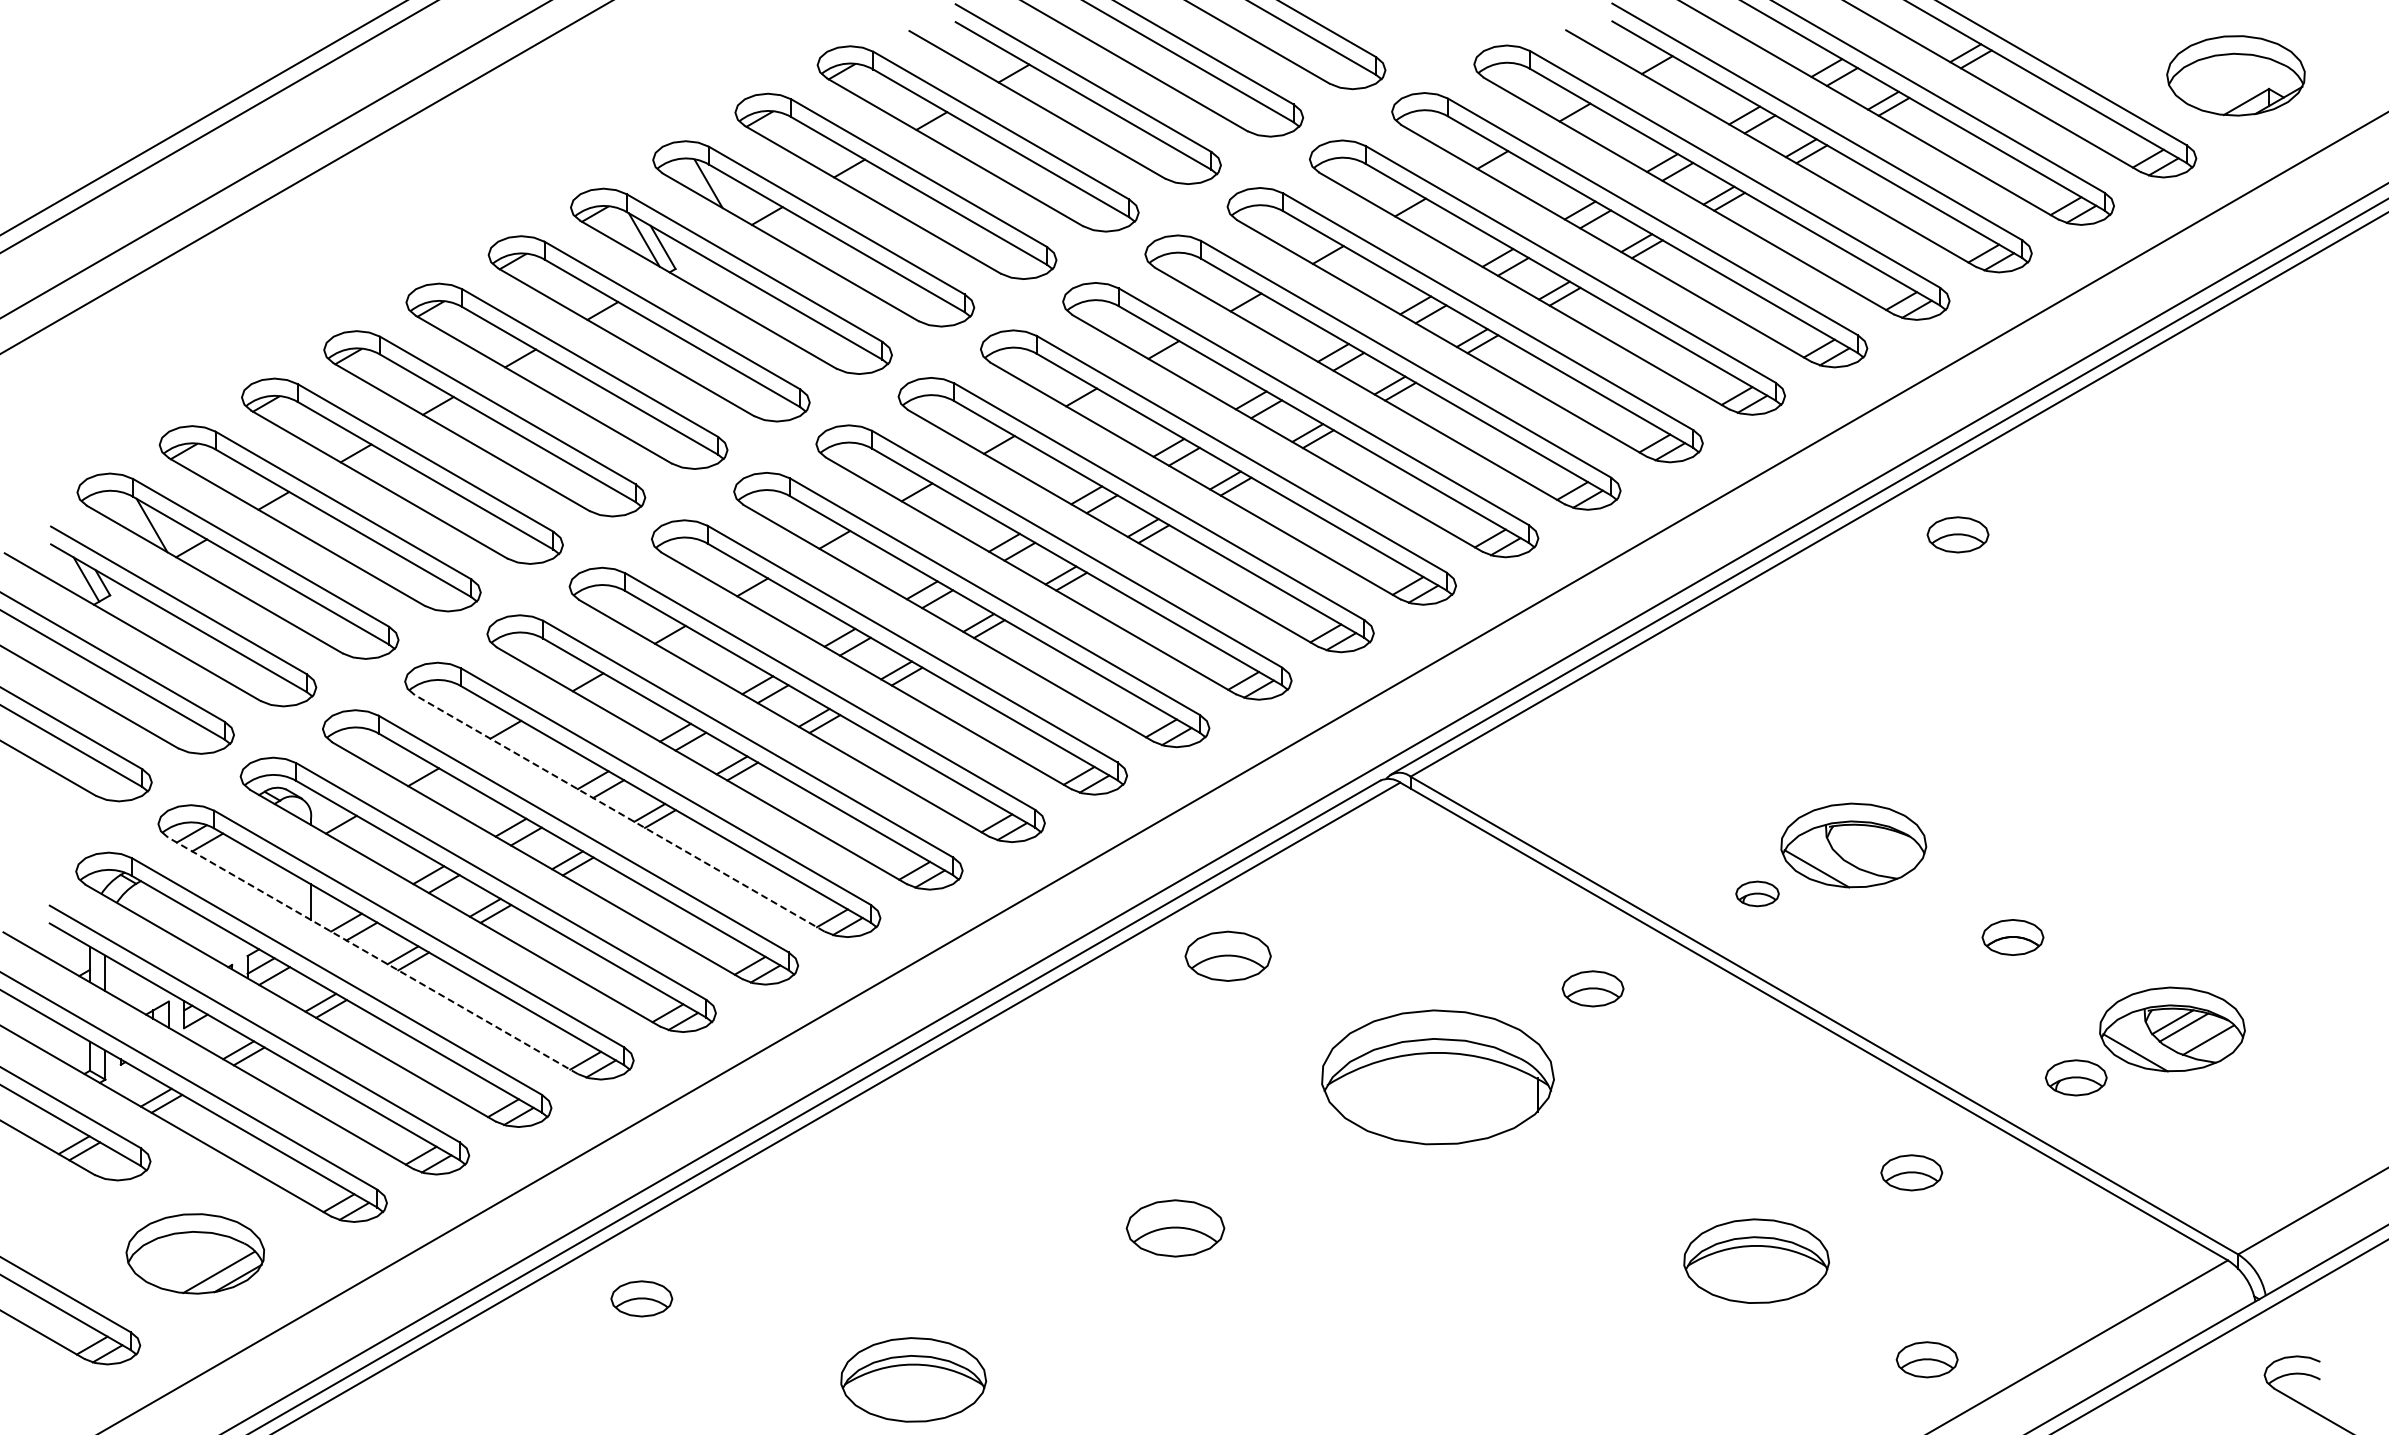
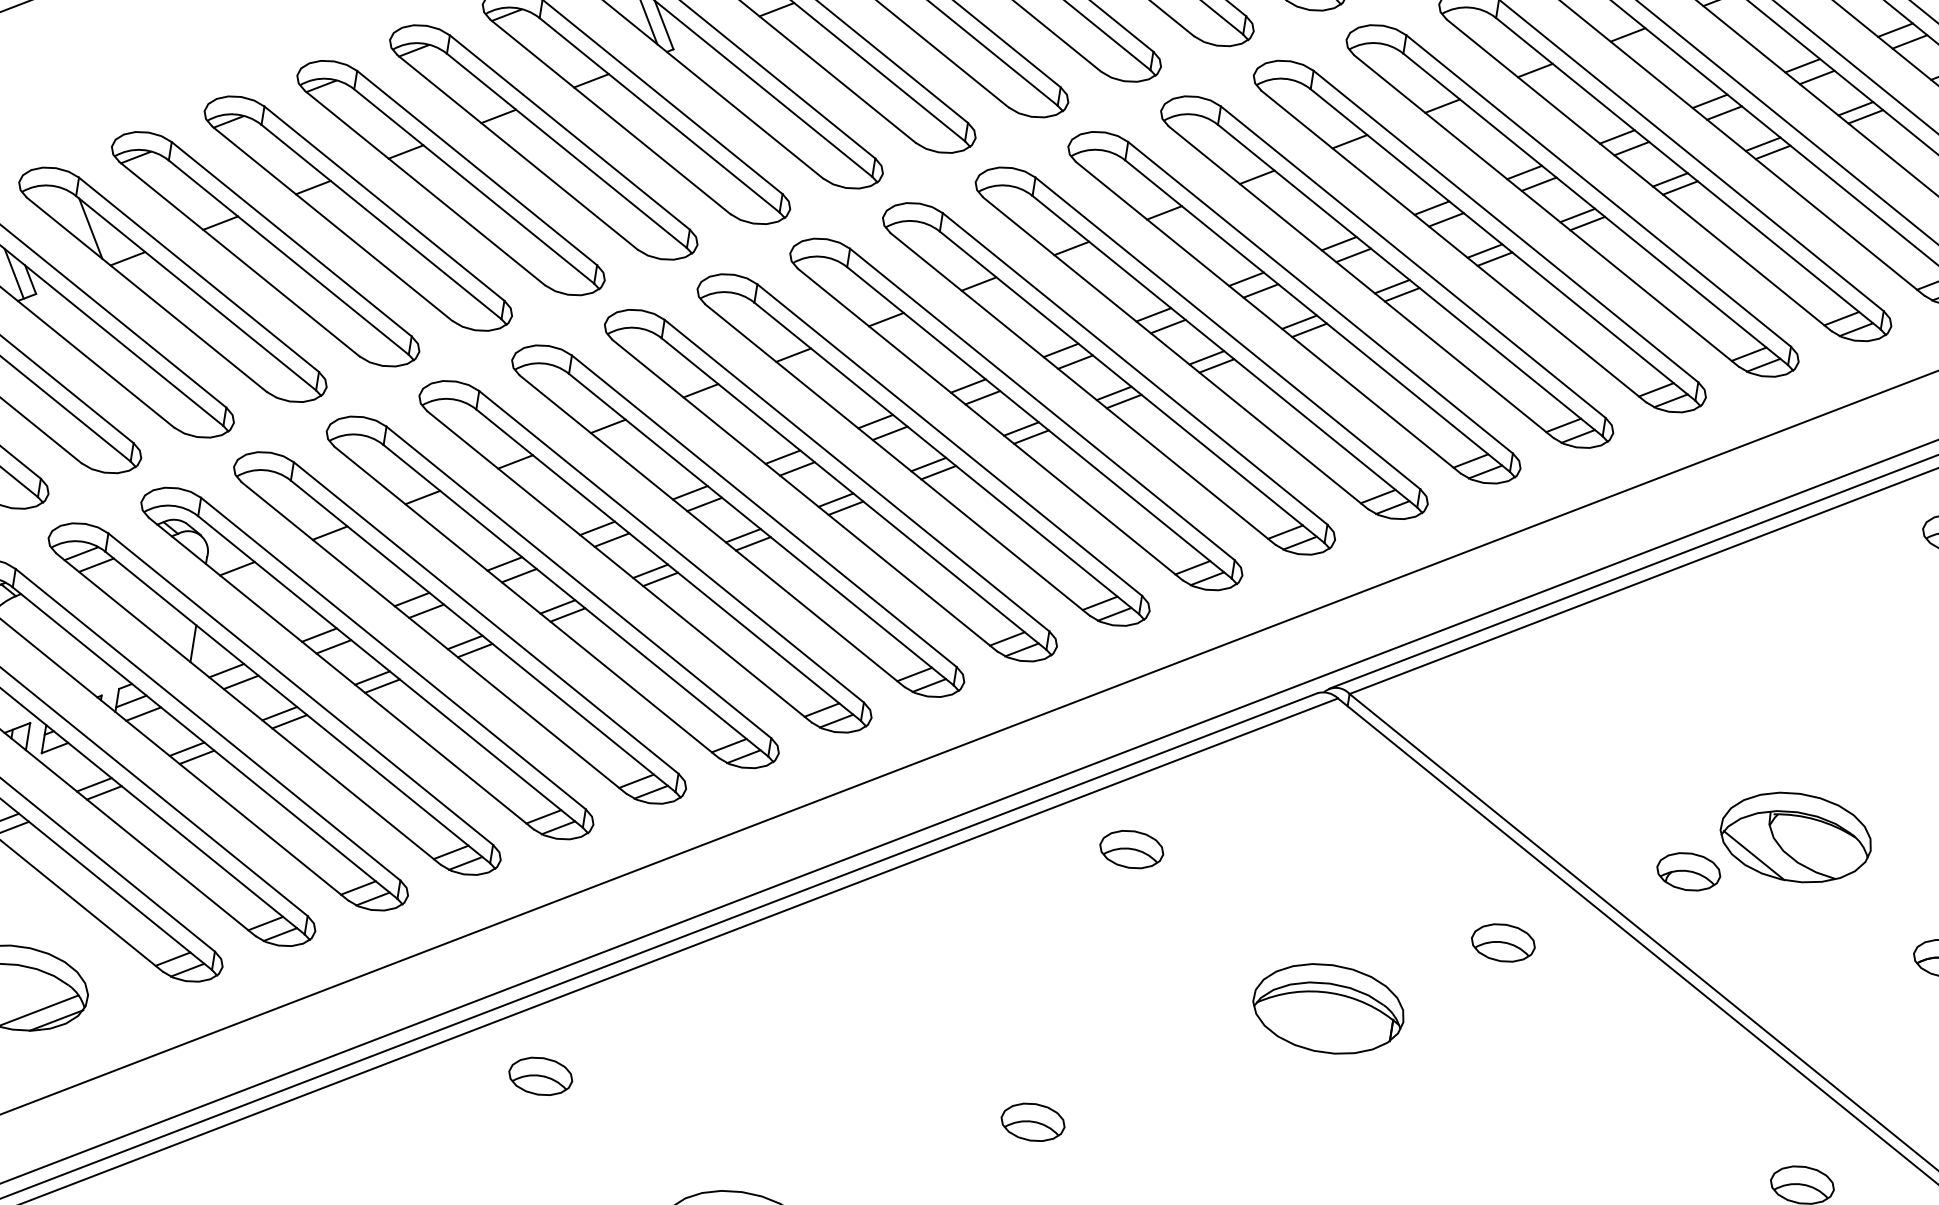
line: (619, 813) -> (526, 602), dashed -> solid
part: (1757, 893) -> (1688, 871), size x1.43
line: (372, 955) -> (248, 708), dashed -> solid
part: (1227, 955) -> (1131, 848), size x0.71
part: (1437, 1076) -> (1328, 1008), size x0.62
part: (1175, 1228) -> (1032, 1122), size x0.62
part: (641, 1298) -> (540, 1075), moved

